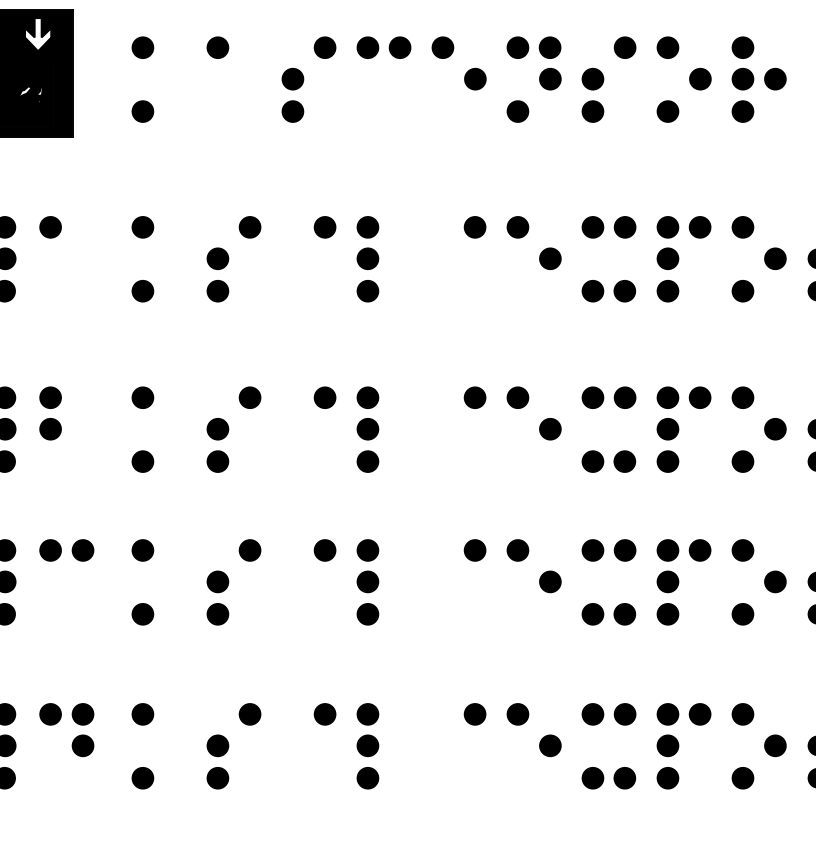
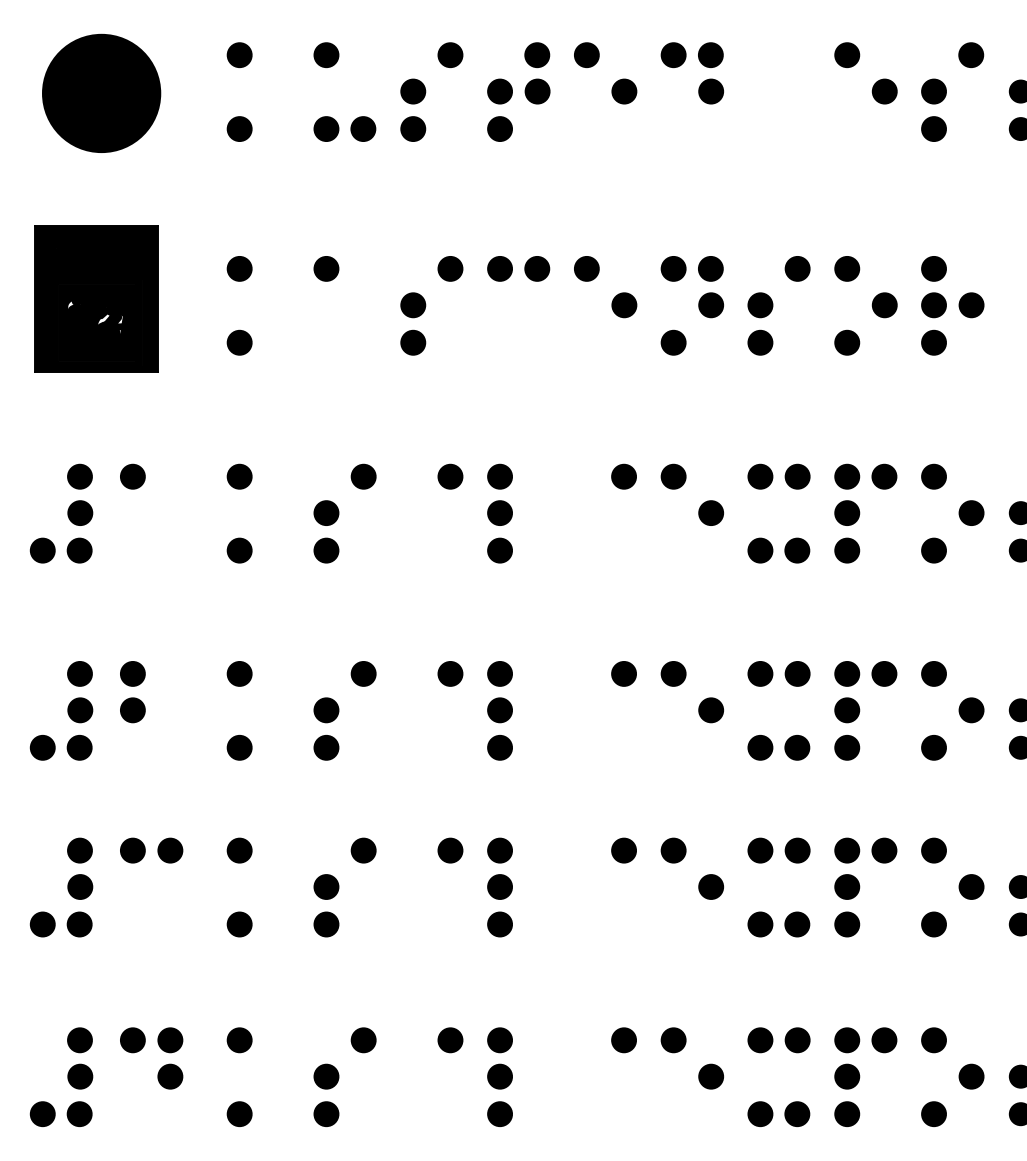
fill: (38, 34) -> (118, 253), added

